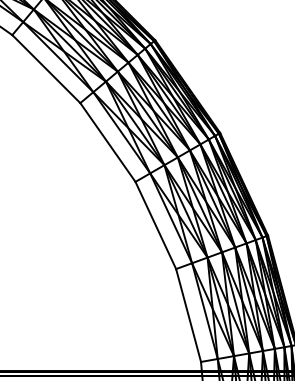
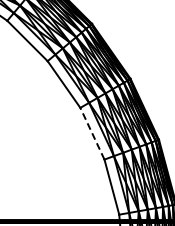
line: (155, 225) -> (92, 133), solid -> dashed

